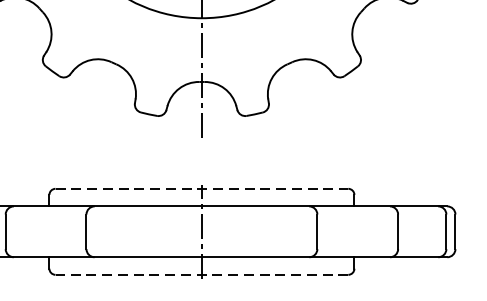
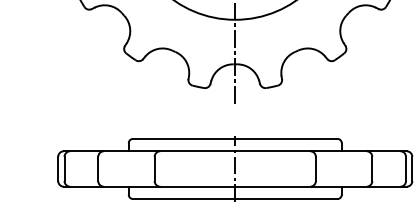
line: (202, 188) -> (235, 138), dashed -> solid
line: (200, 275) -> (234, 199), dashed -> solid

